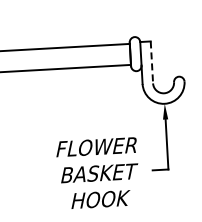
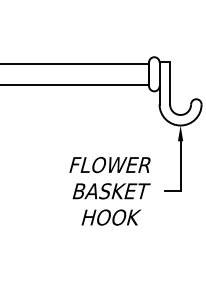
line: (152, 62) -> (170, 83), dashed -> solid

